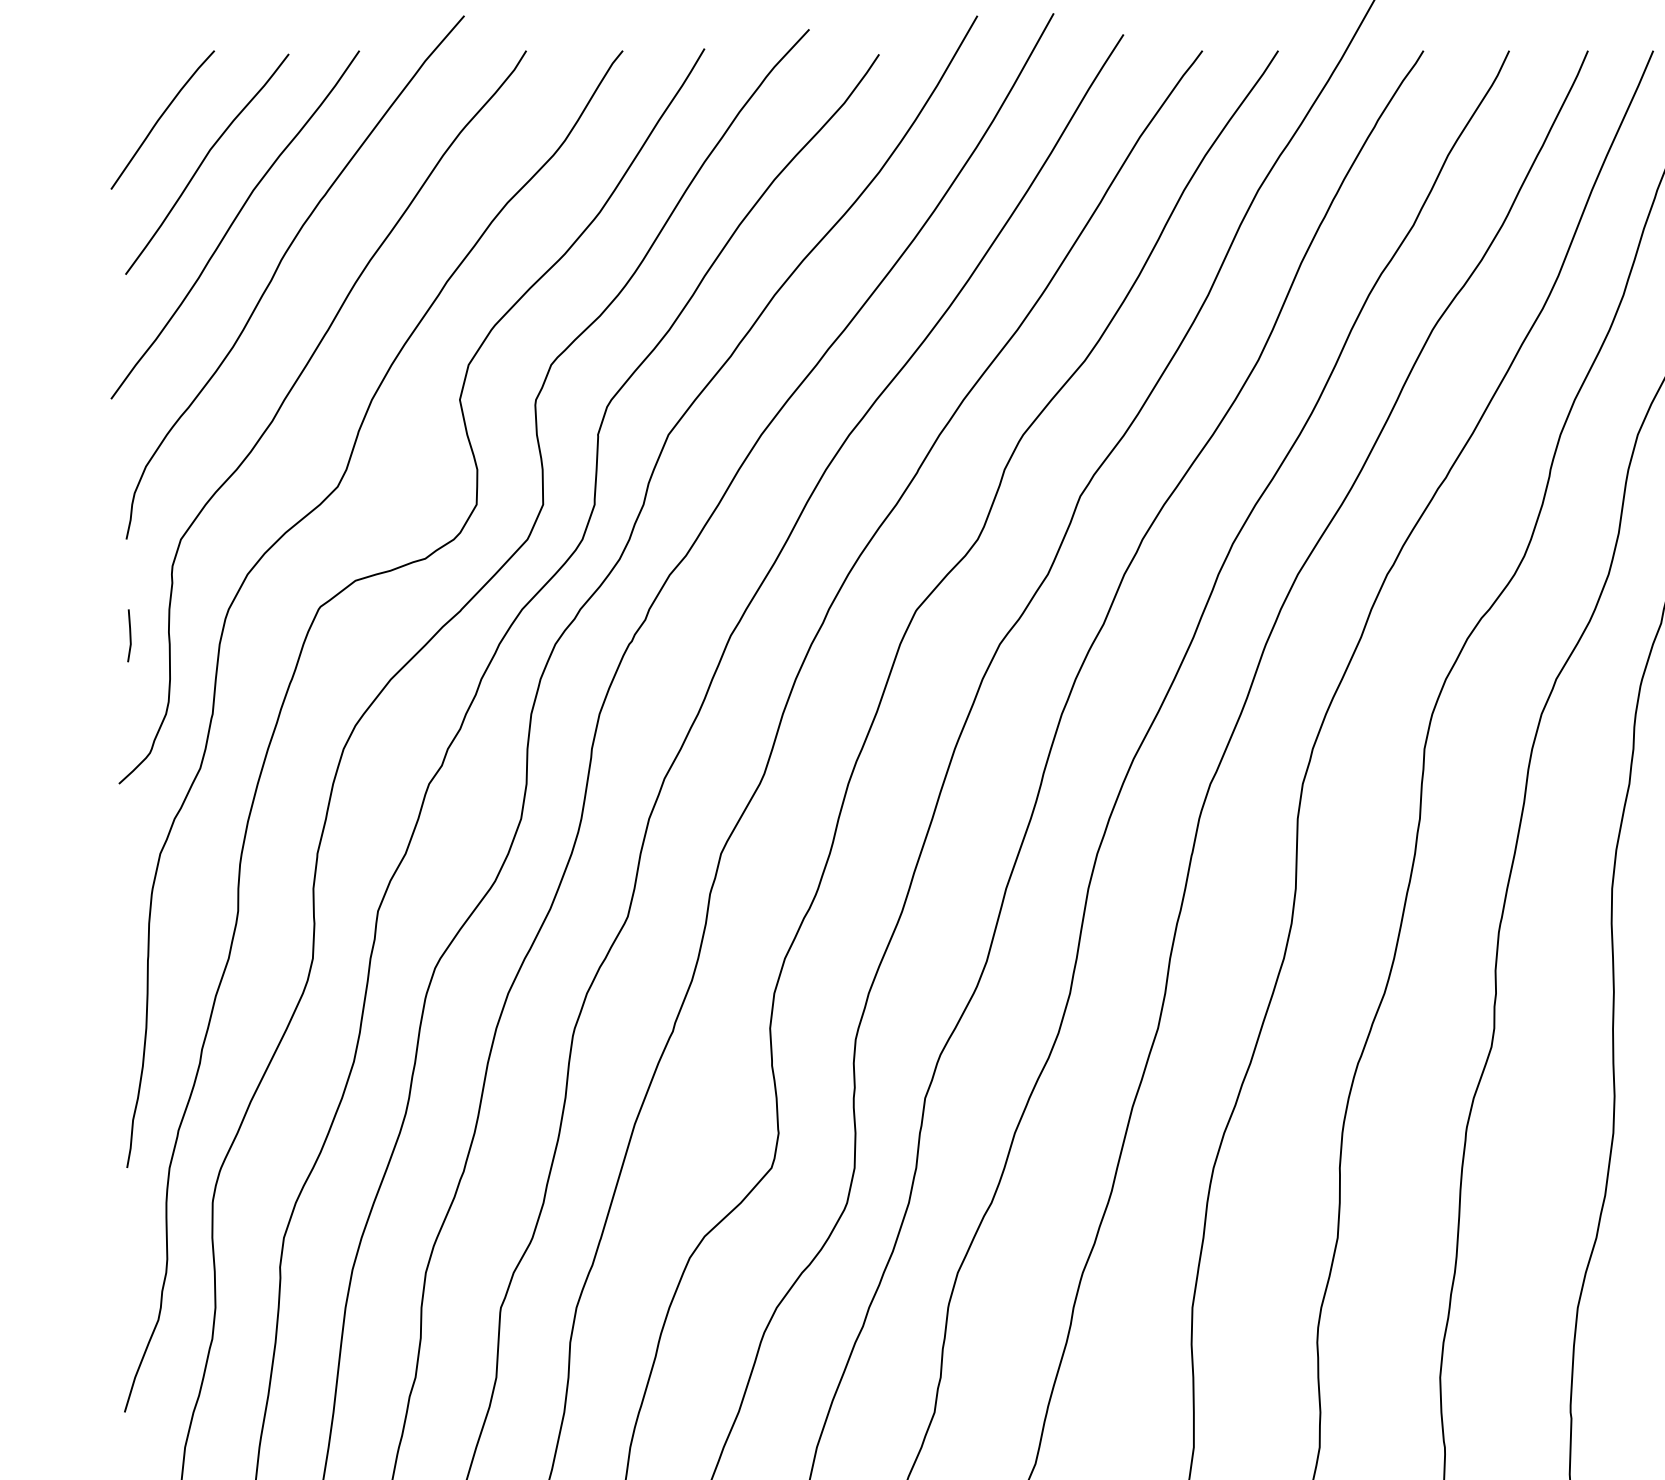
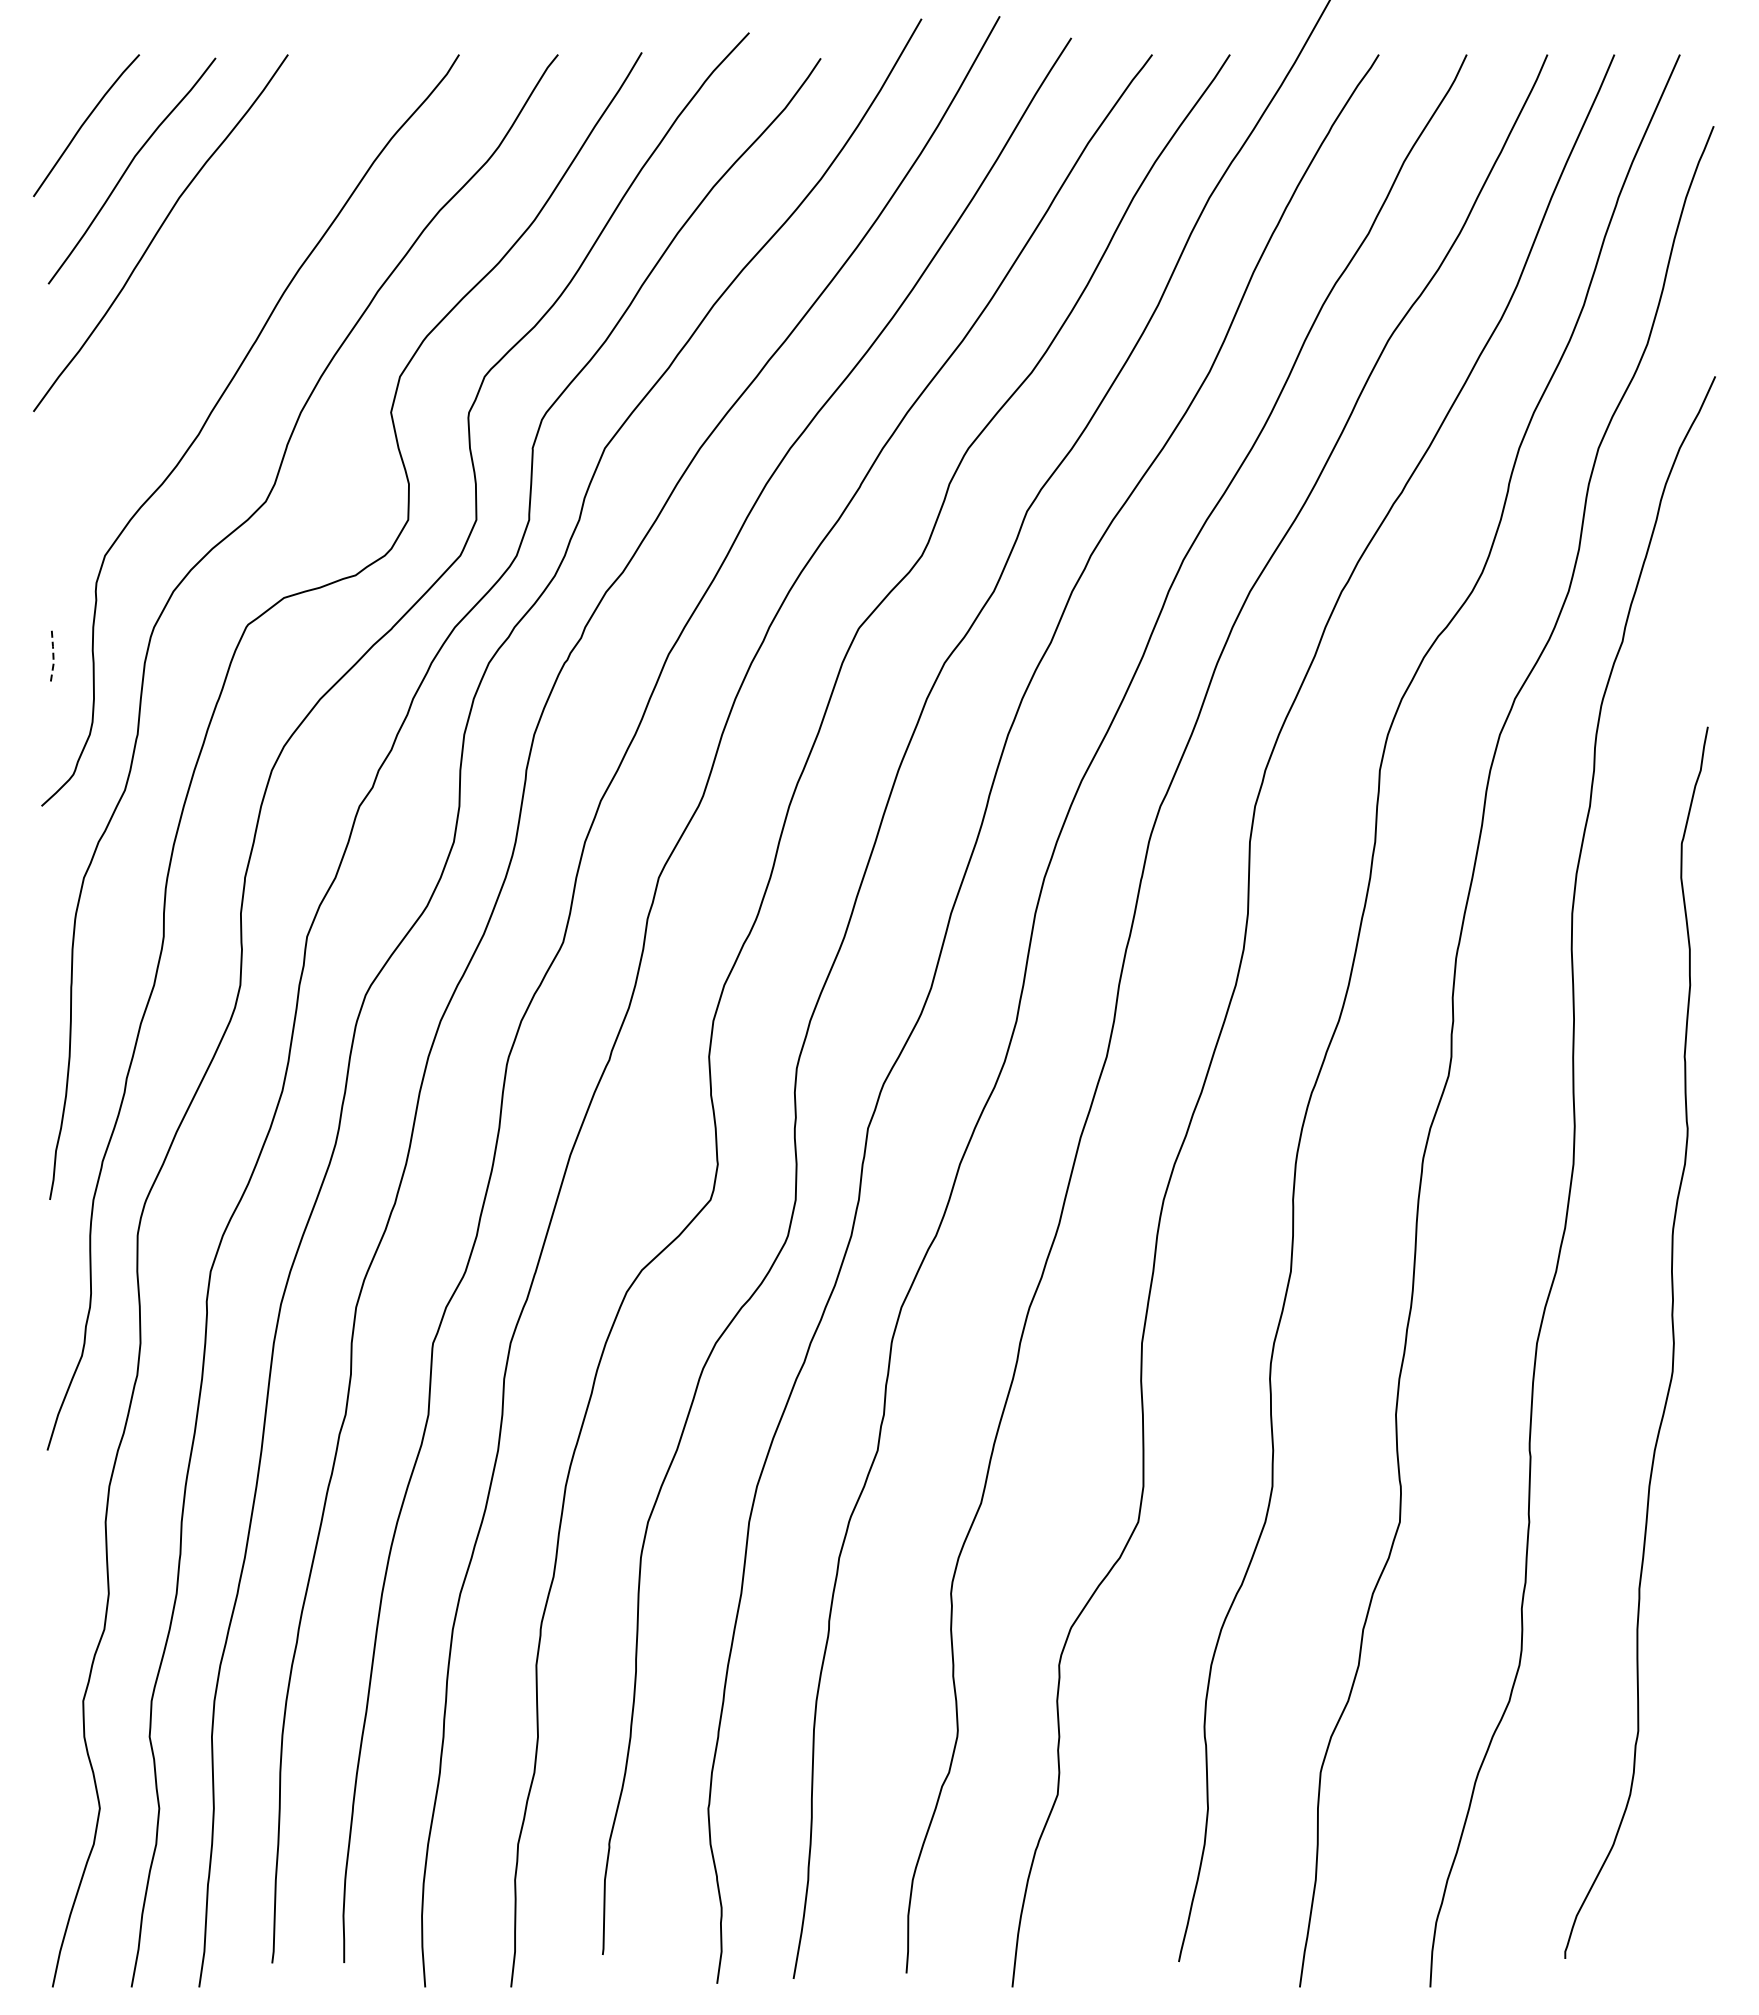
curve: (277, 269) -> (204, 278), removed
line: (130, 635) -> (53, 654), solid -> dashed

